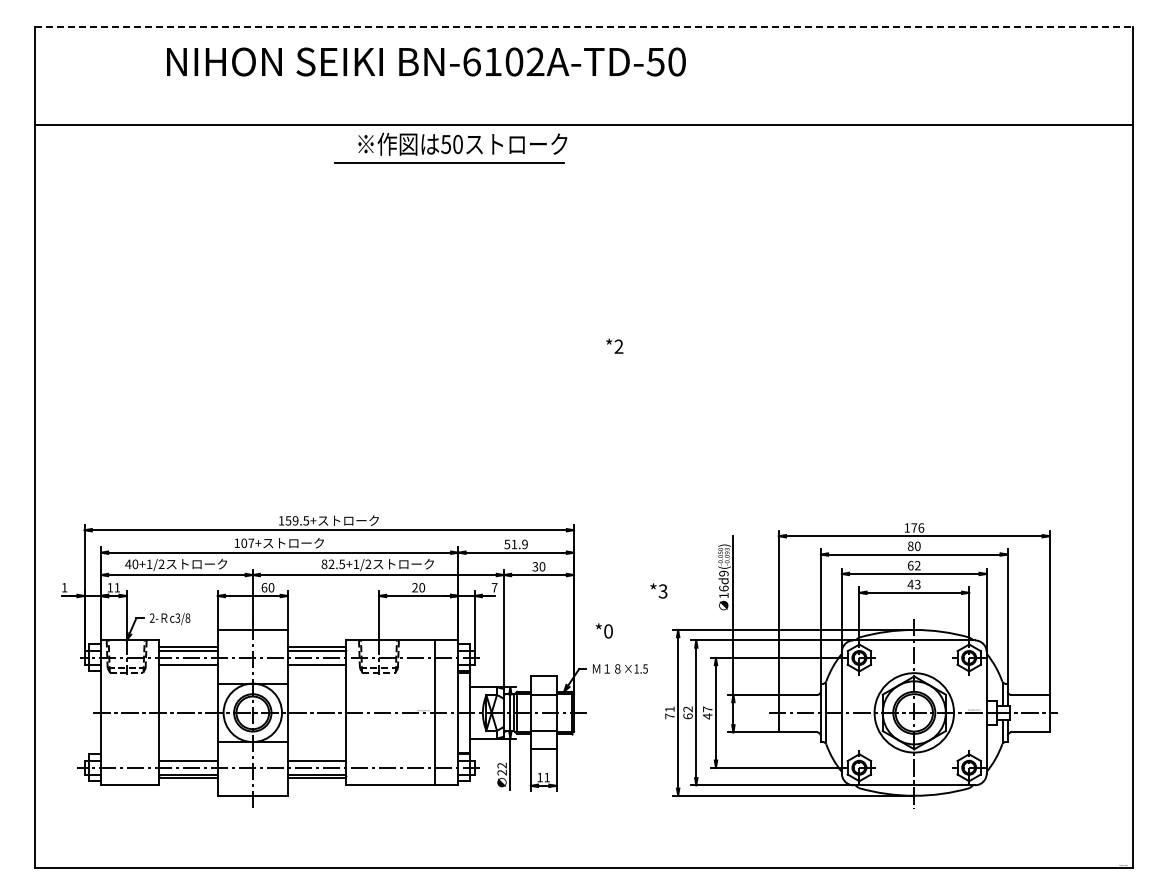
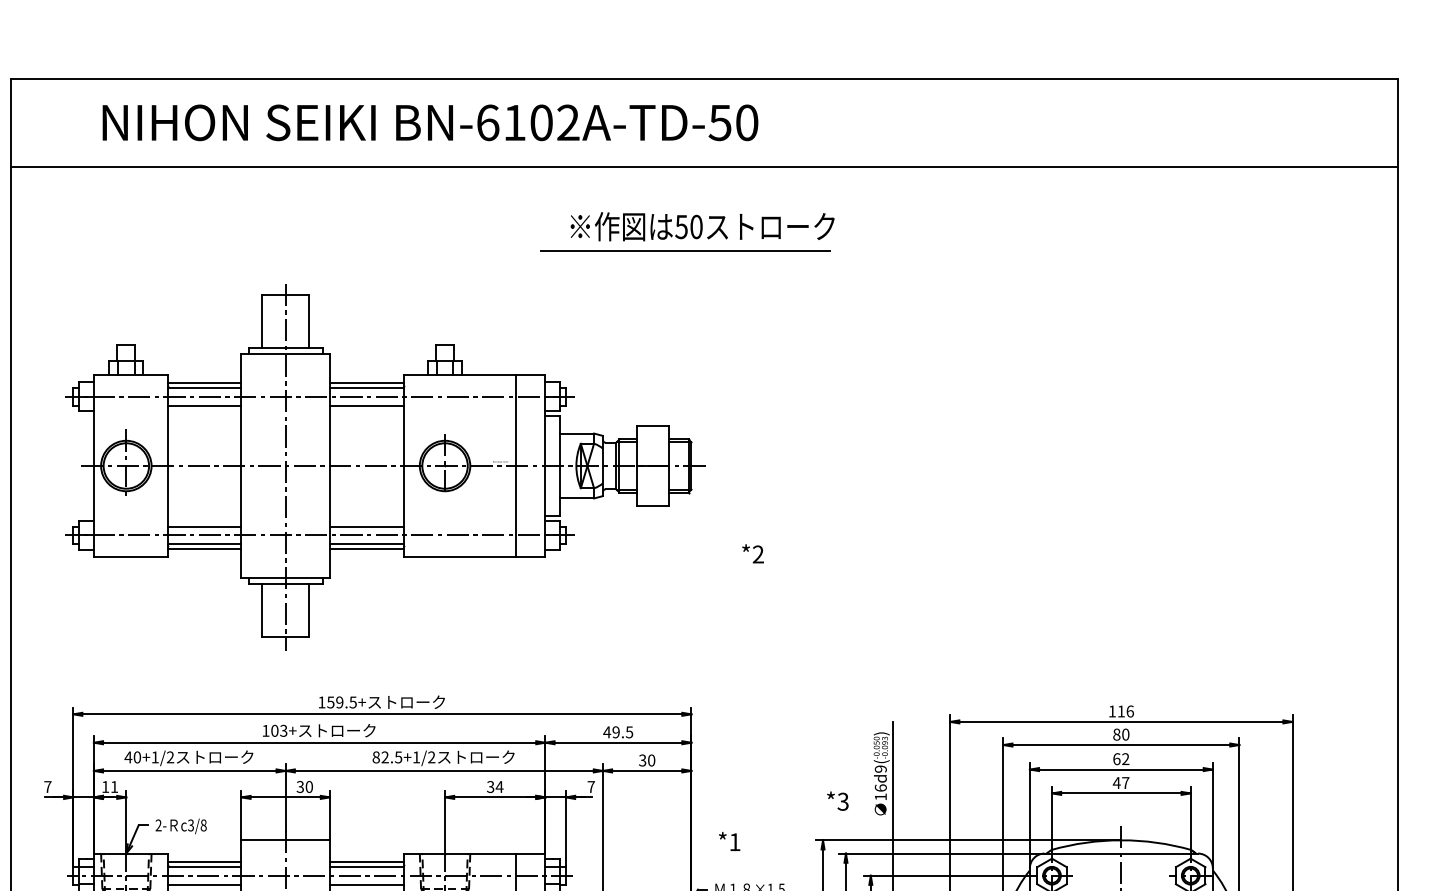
line: (583, 27) -> (703, 79), dashed -> solid
text: (426, 61) -> (430, 122), moved
line: (583, 125) -> (703, 167), moved
part: (450, 147) -> (687, 230), moved
part: (331, 334) -> (385, 467), added
text: (614, 345) -> (752, 552), moved
text: (914, 527) -> (1121, 710), 176 -> 116
text: (251, 543) -> (284, 731), 107+ -> 103+
text: (515, 544) -> (617, 732), 51.9 -> 49.5
text: (917, 584) -> (1125, 782), 43 -> 47
text: (64, 587) -> (47, 786), 1 -> 7
text: (264, 587) -> (300, 786), 60 -> 30
text: (418, 587) -> (495, 786), 20 -> 34
text: (658, 590) -> (837, 800), moved
text: (608, 631) -> (735, 842), *0 -> *1

